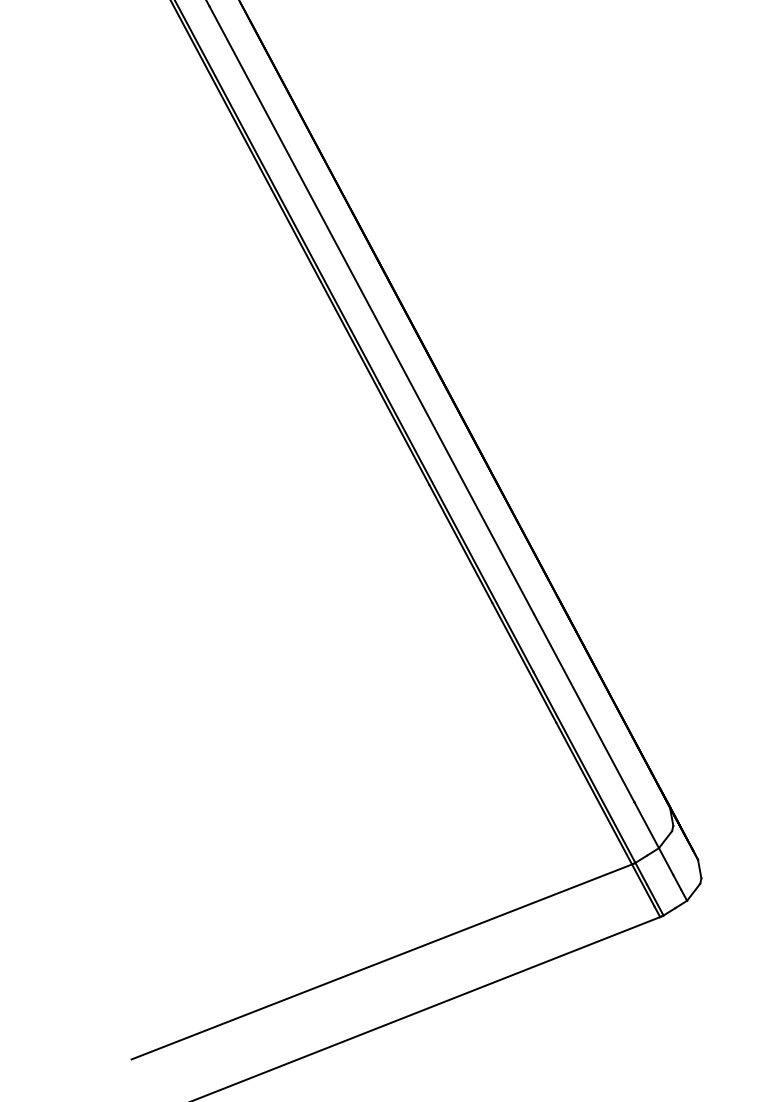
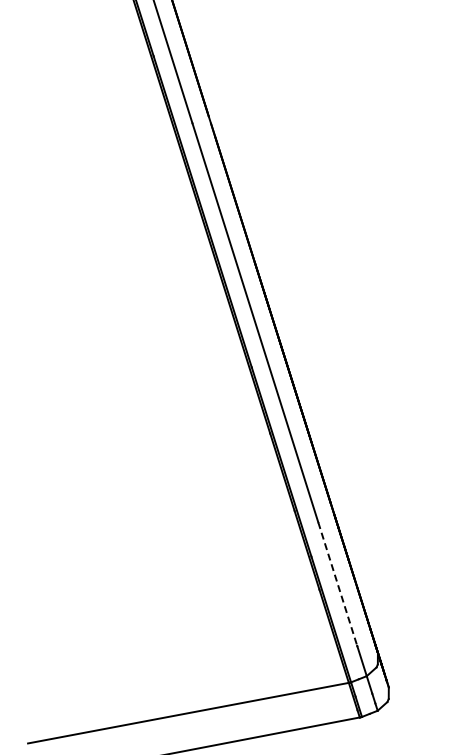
line: (583, 708) -> (337, 584), solid -> dashed

